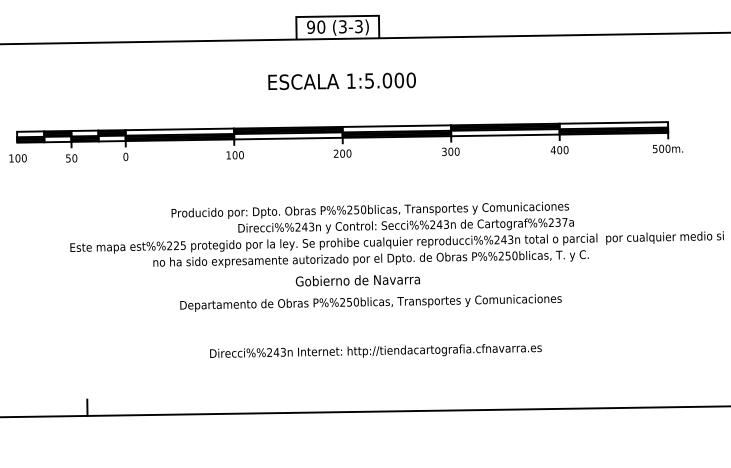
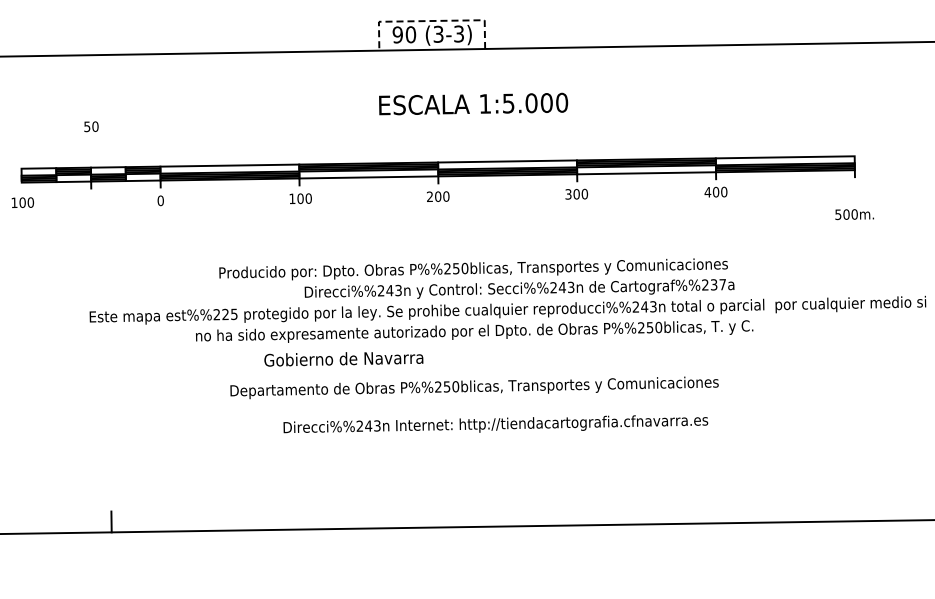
line: (337, 16) -> (431, 21), solid -> dashed
text: (342, 80) -> (473, 103), moved
text: (667, 148) -> (854, 214), moved
text: (71, 158) -> (91, 126), moved
text: (357, 280) -> (343, 359), moved
text: (375, 351) -> (495, 424), moved

